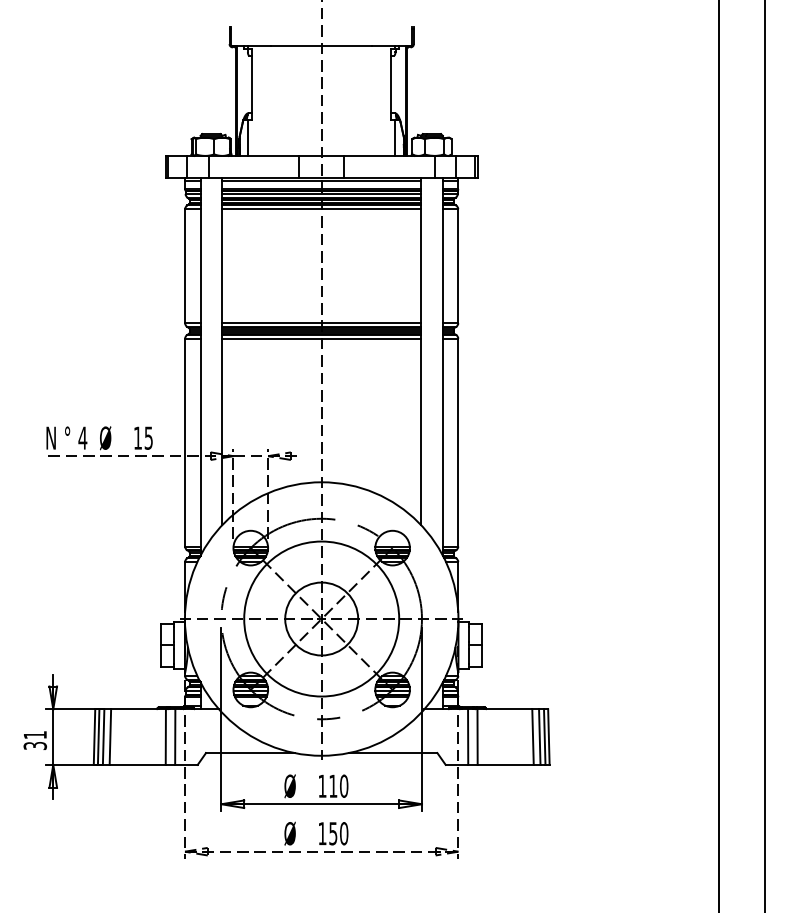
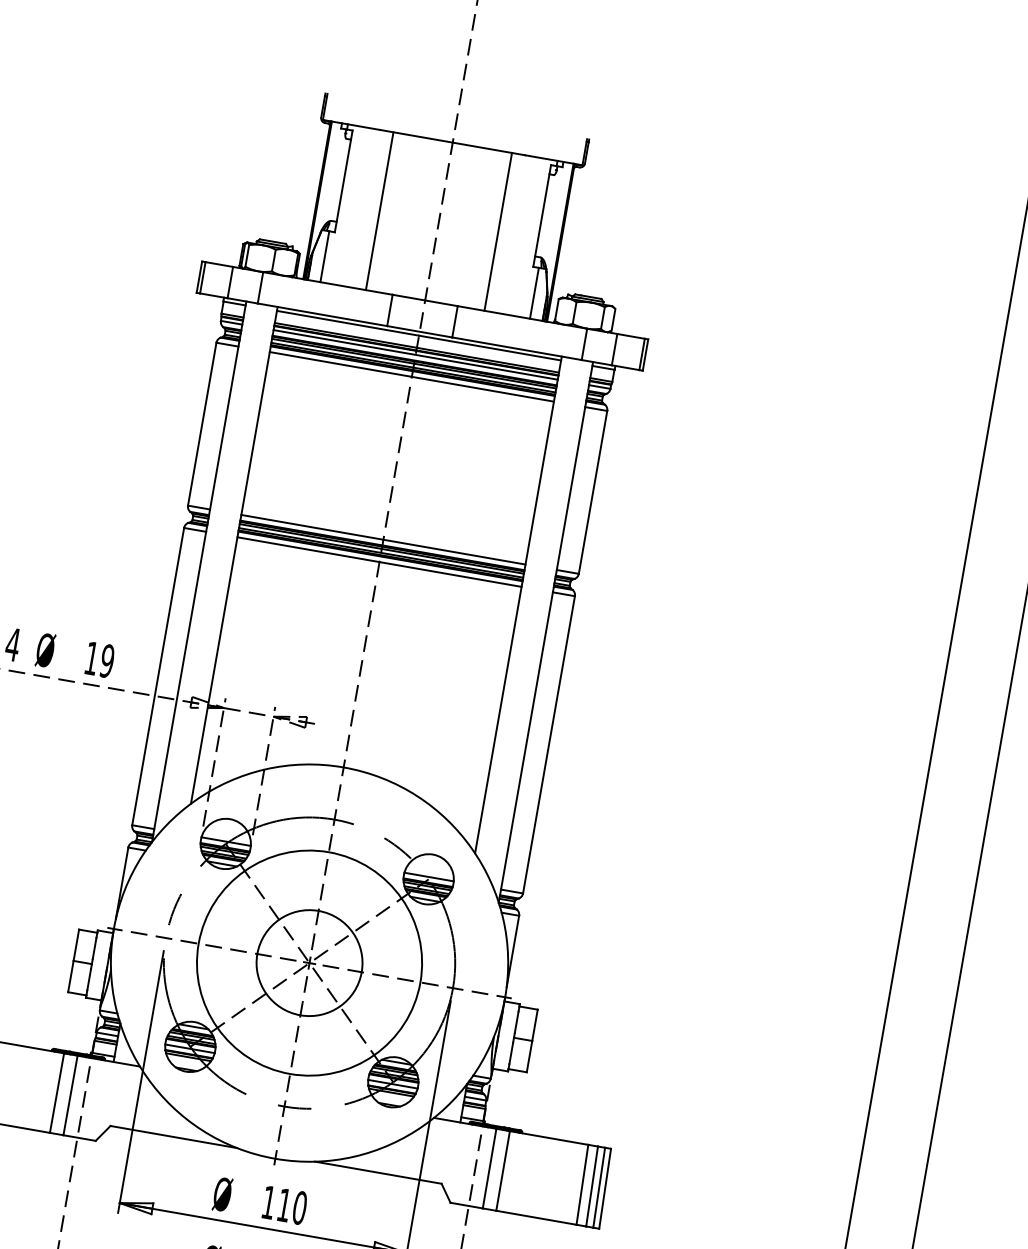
line: (280, 100) -> (380, 210), added
line: (363, 100) -> (498, 231), added
text: (148, 437) -> (107, 660), 15 -> 19

